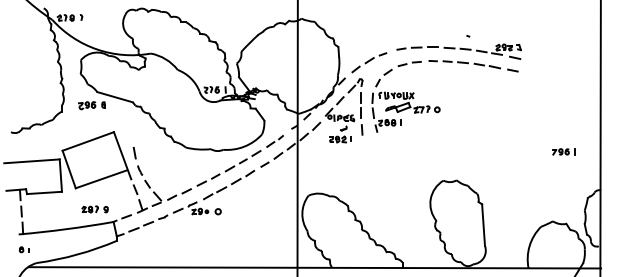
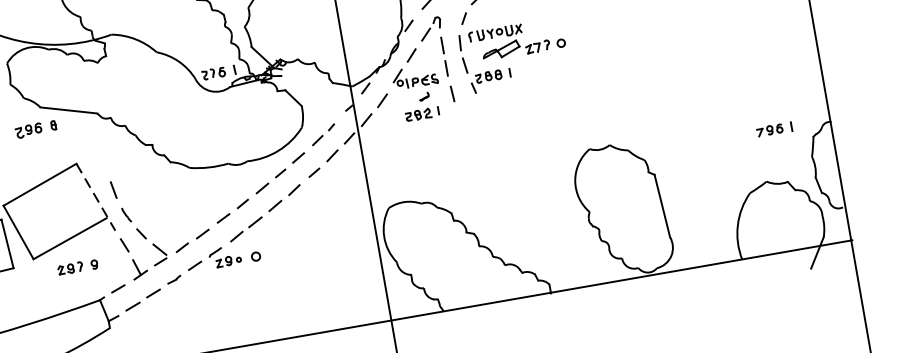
part: (563, 151) -> (773, 129), moved
line: (122, 156) -> (95, 198), solid -> dashed
part: (94, 209) -> (76, 267), moved

